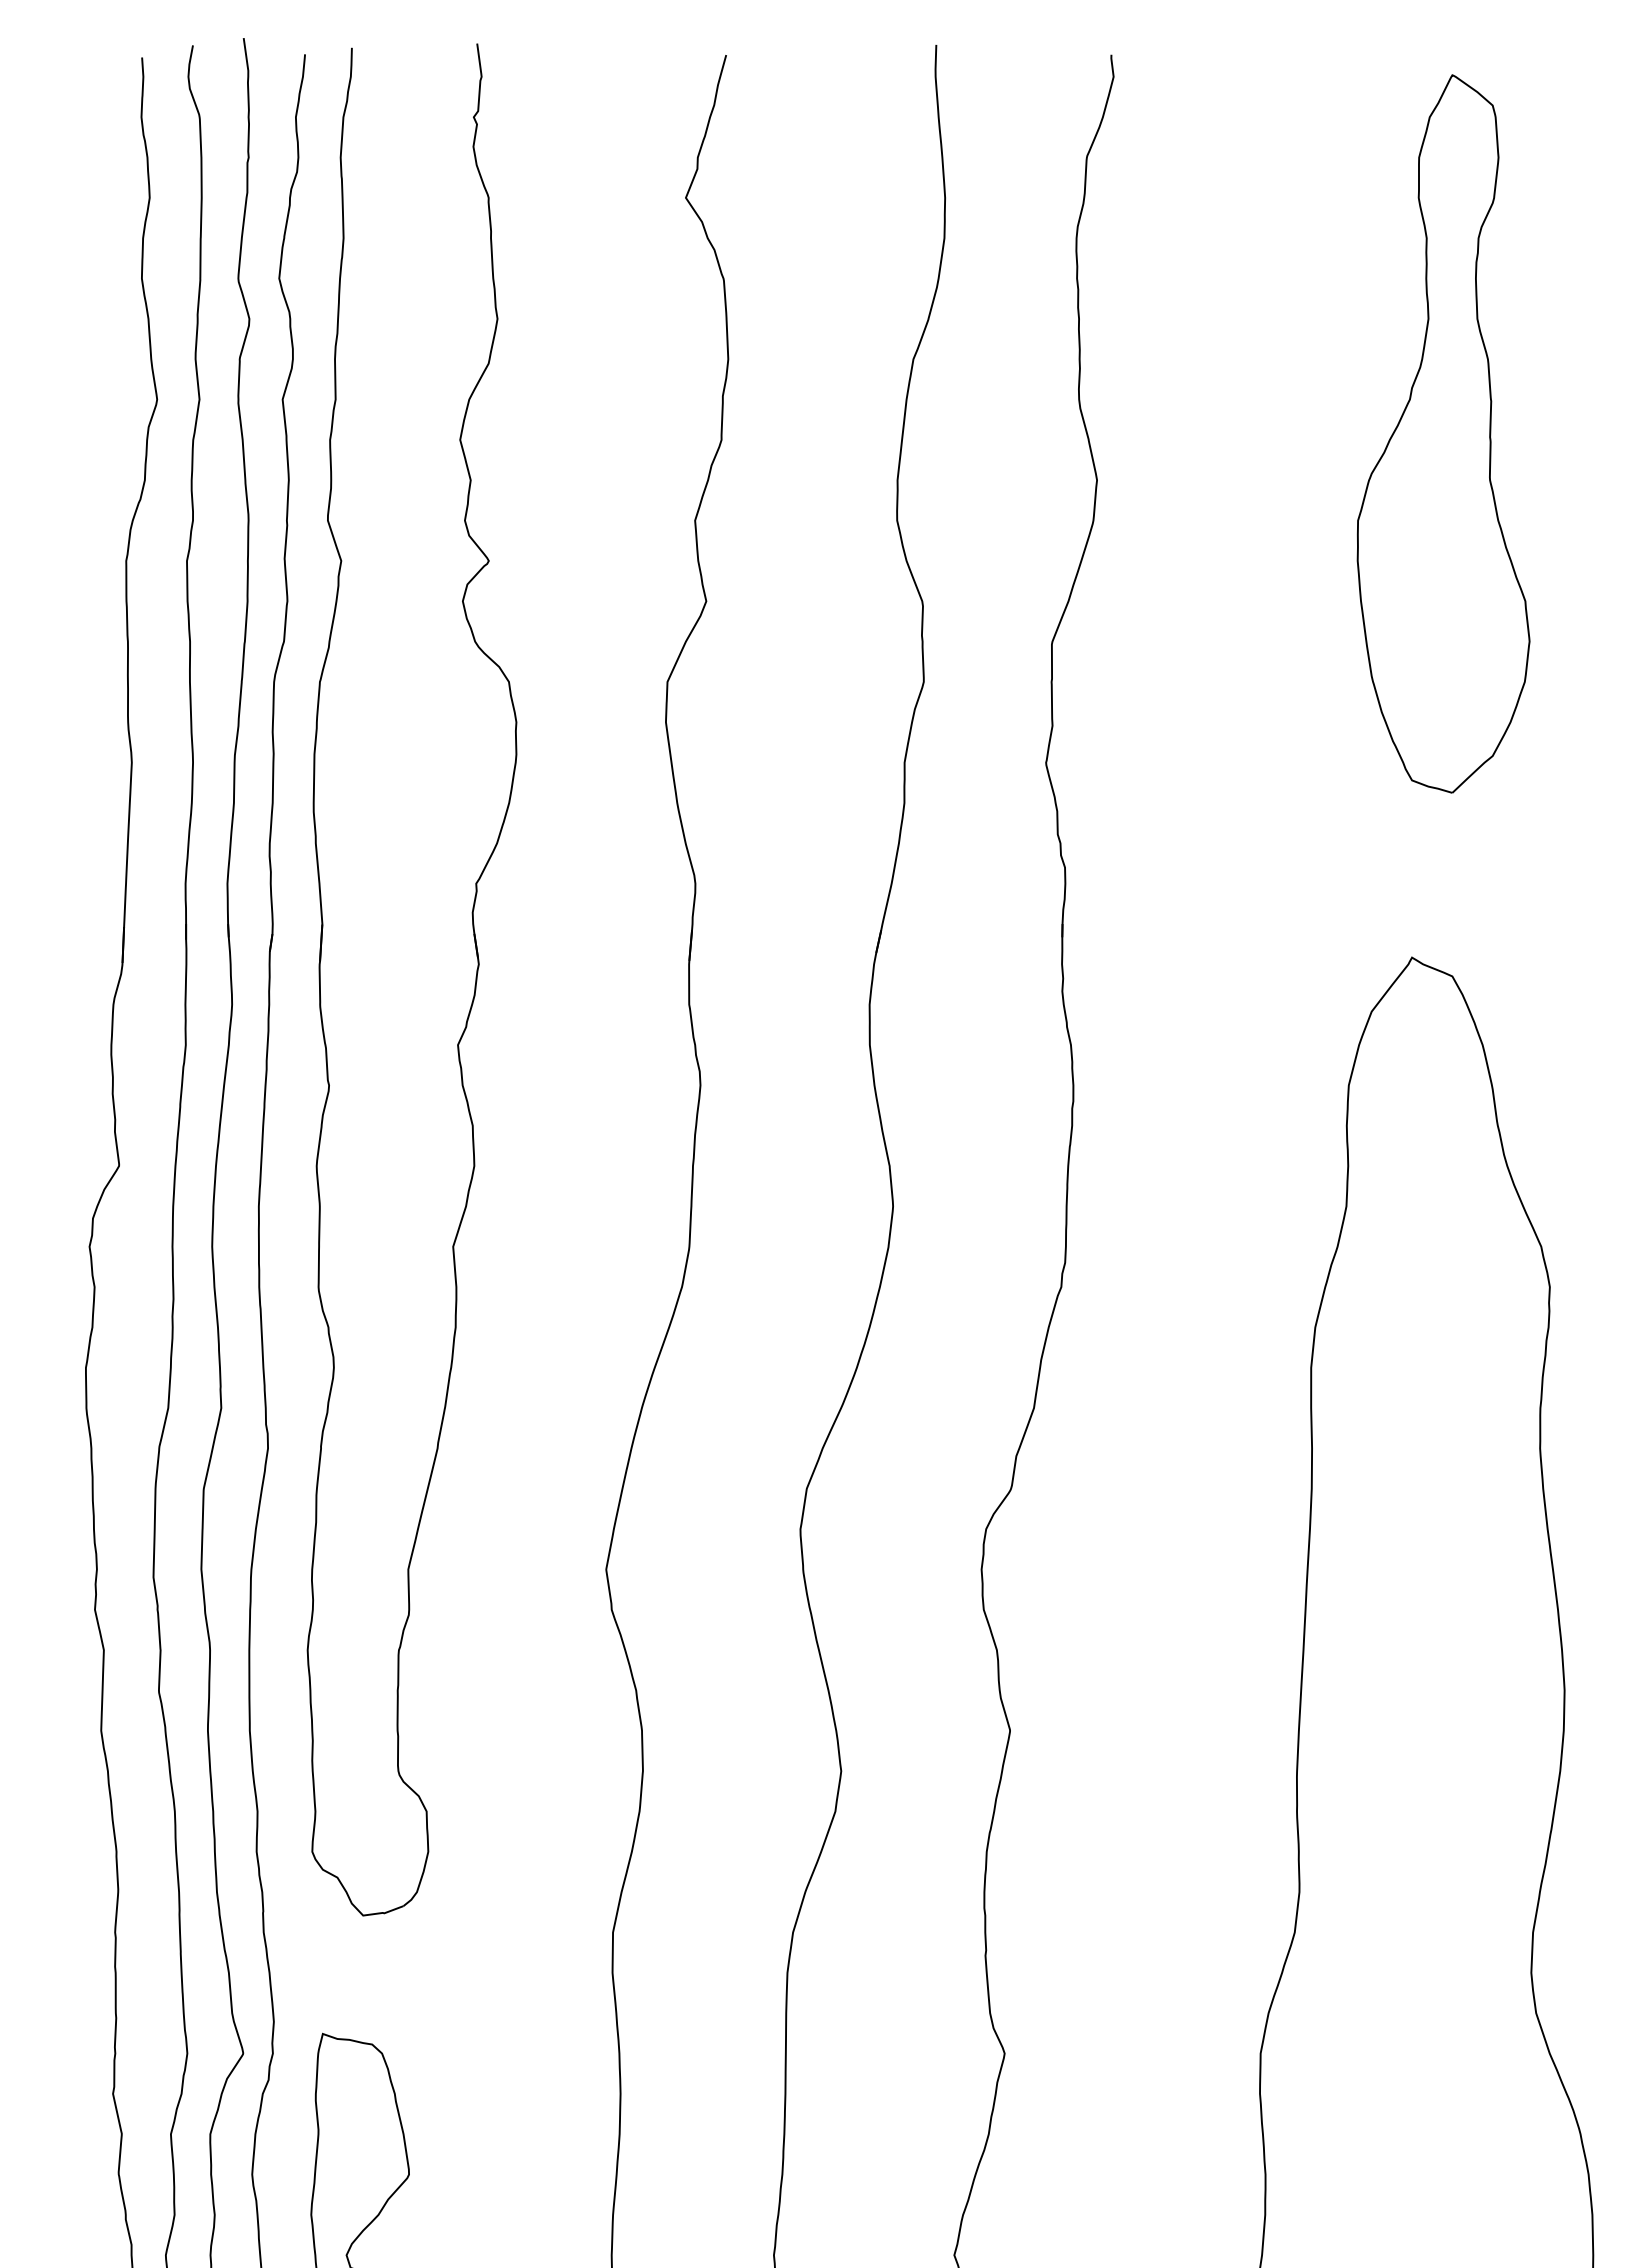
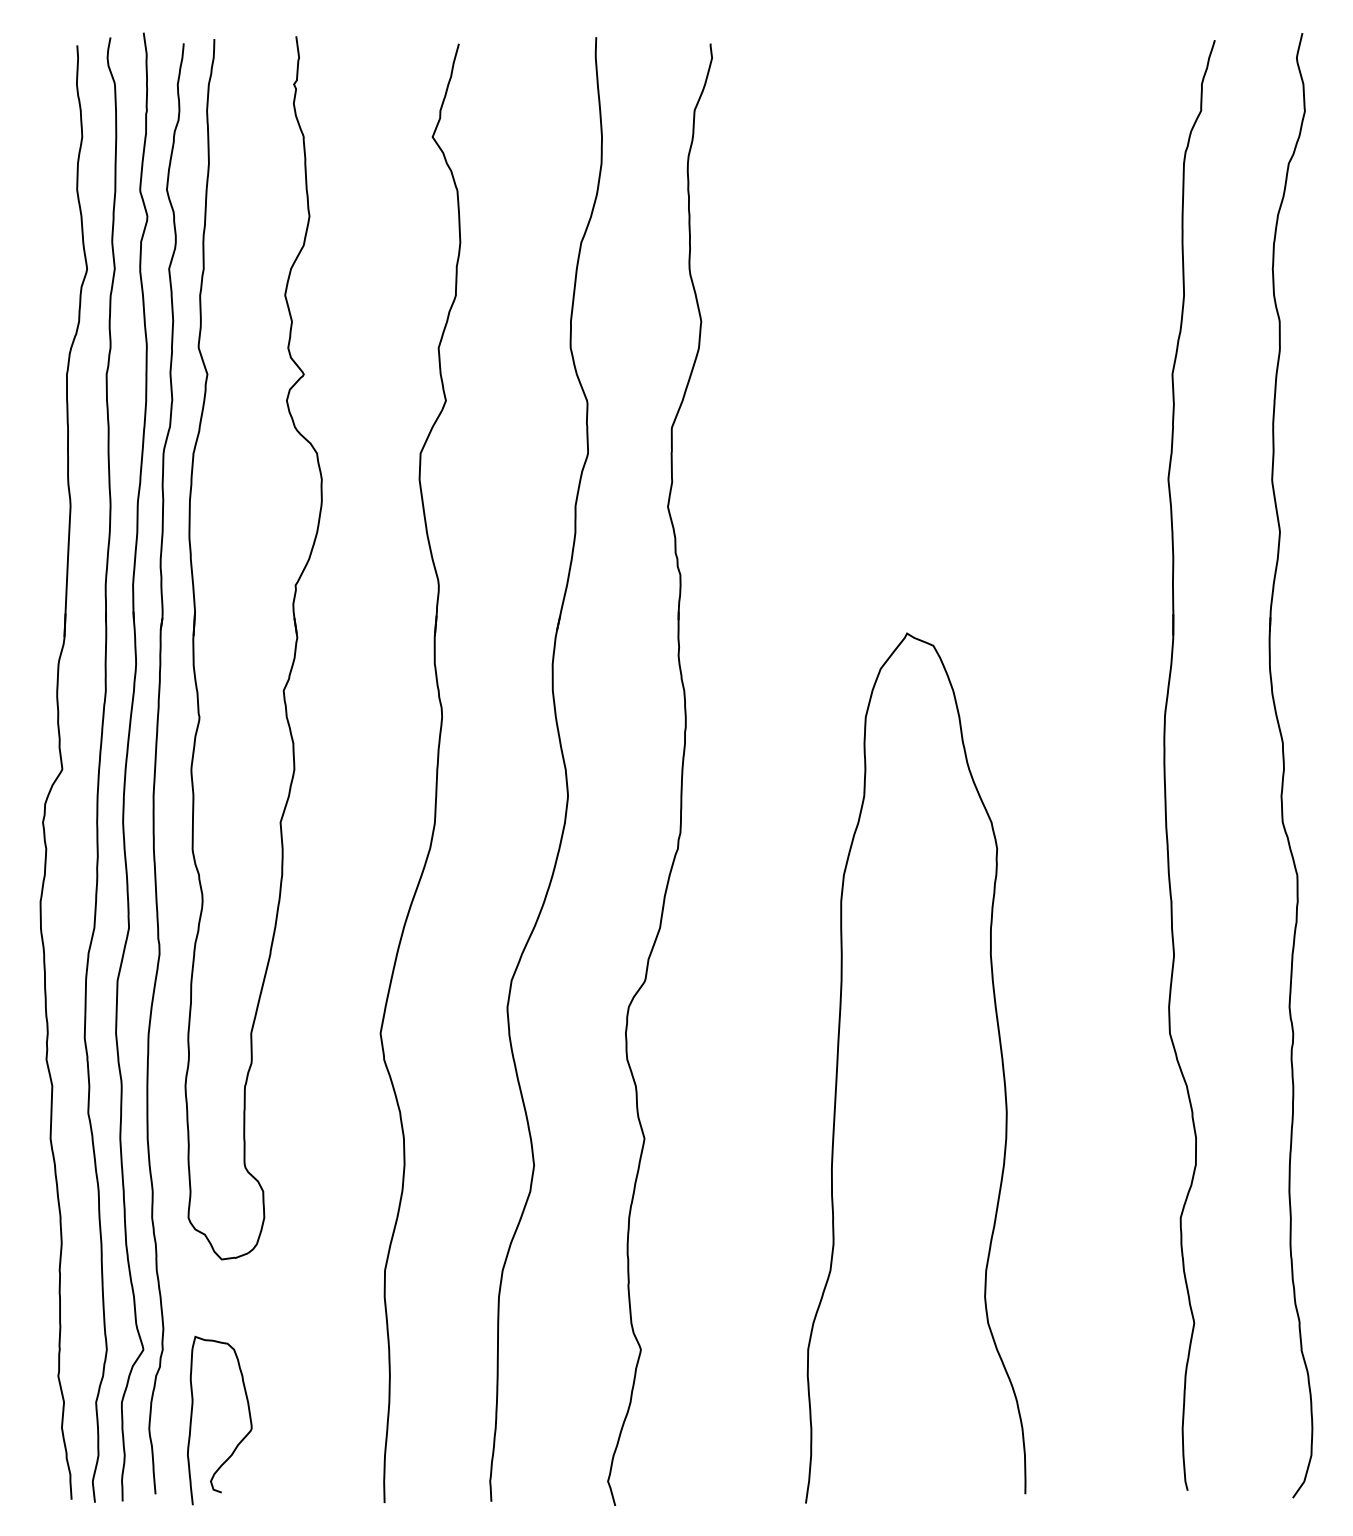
part: (1443, 434) -> (927, 291), removed

